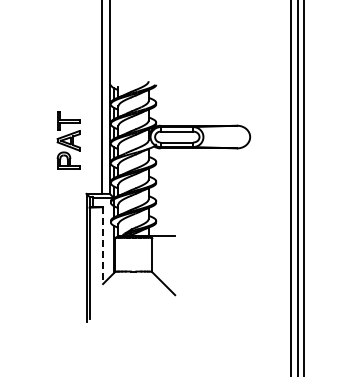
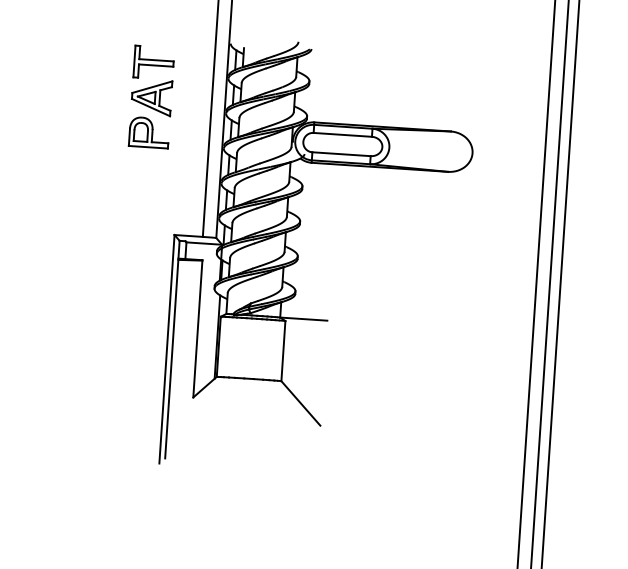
part: (68, 140) -> (151, 96), moved
line: (103, 245) -> (198, 328), dashed -> solid

